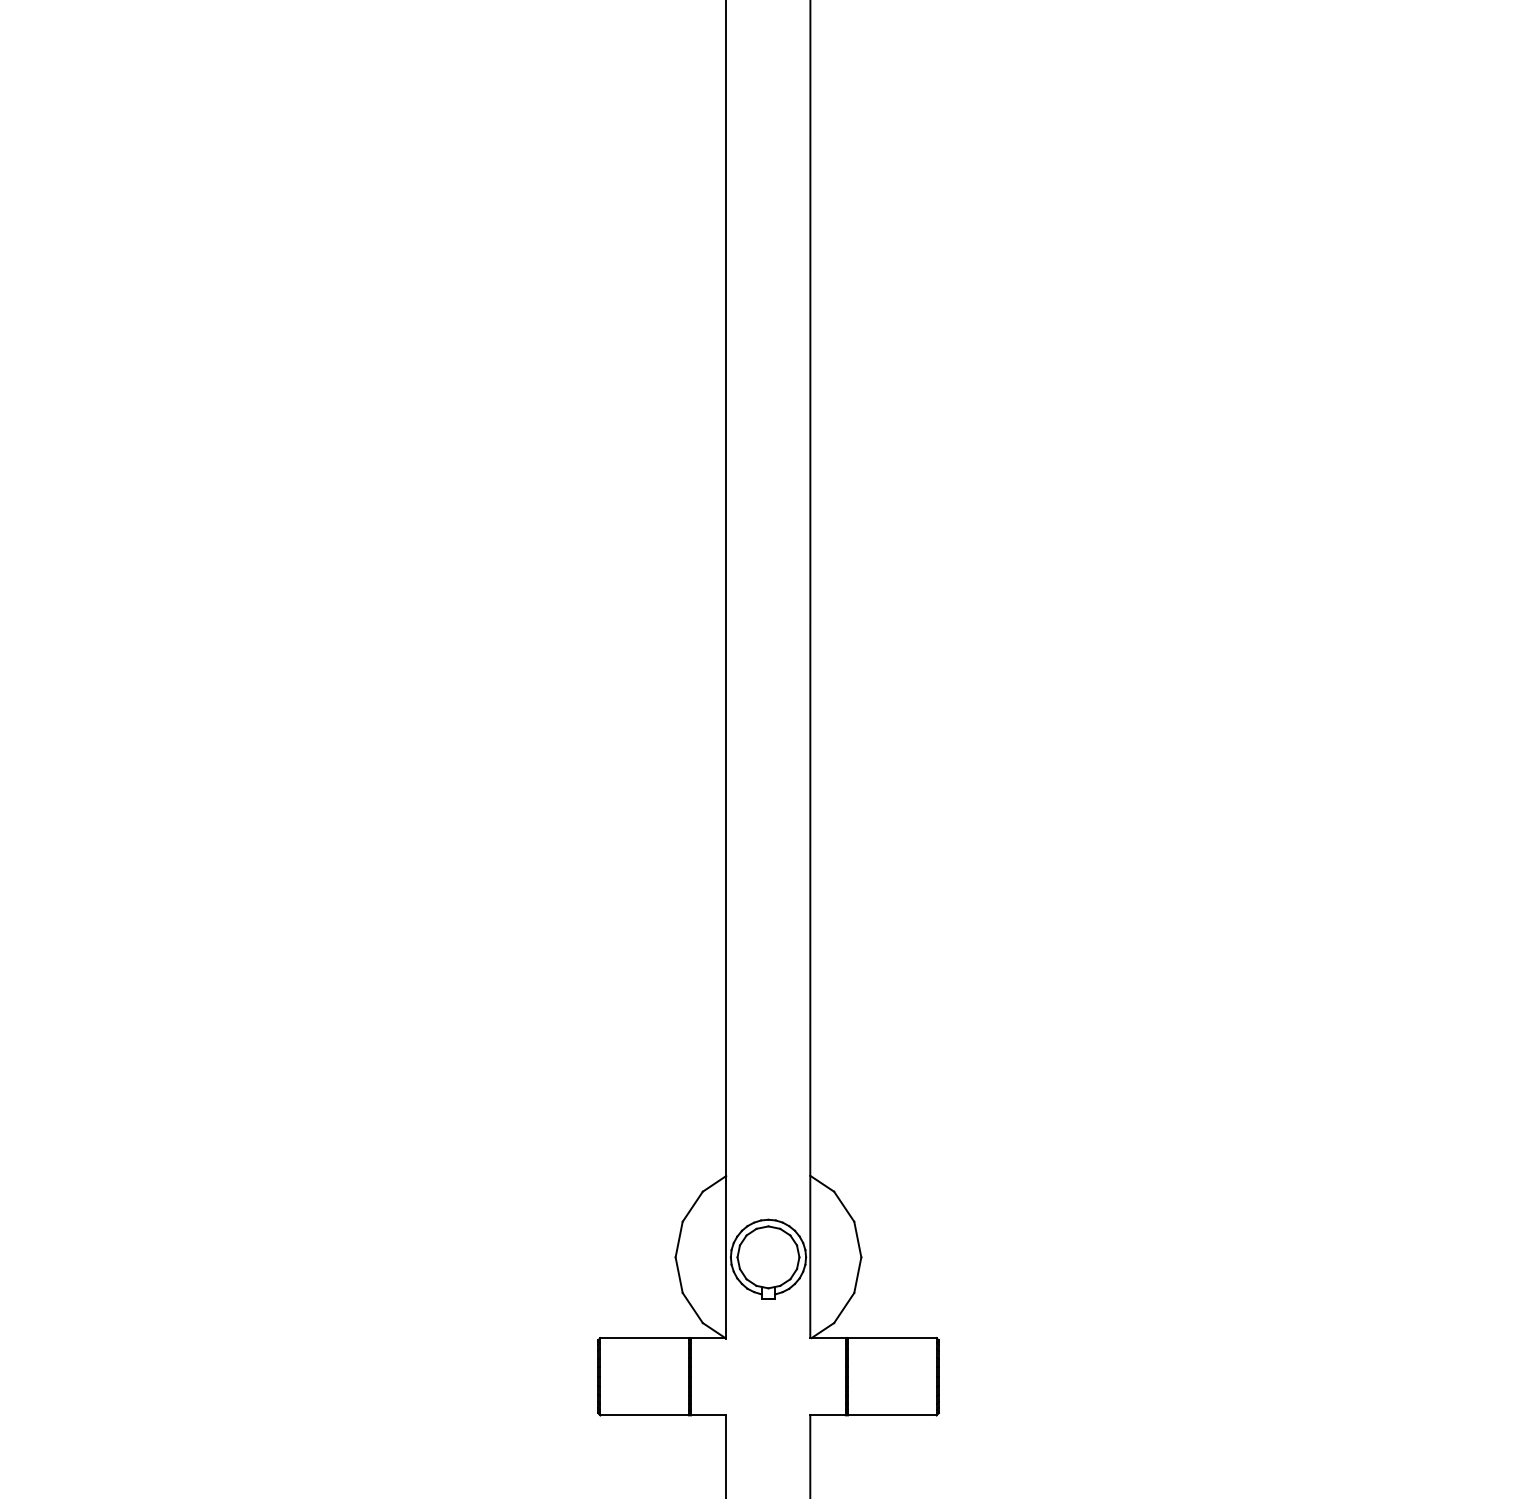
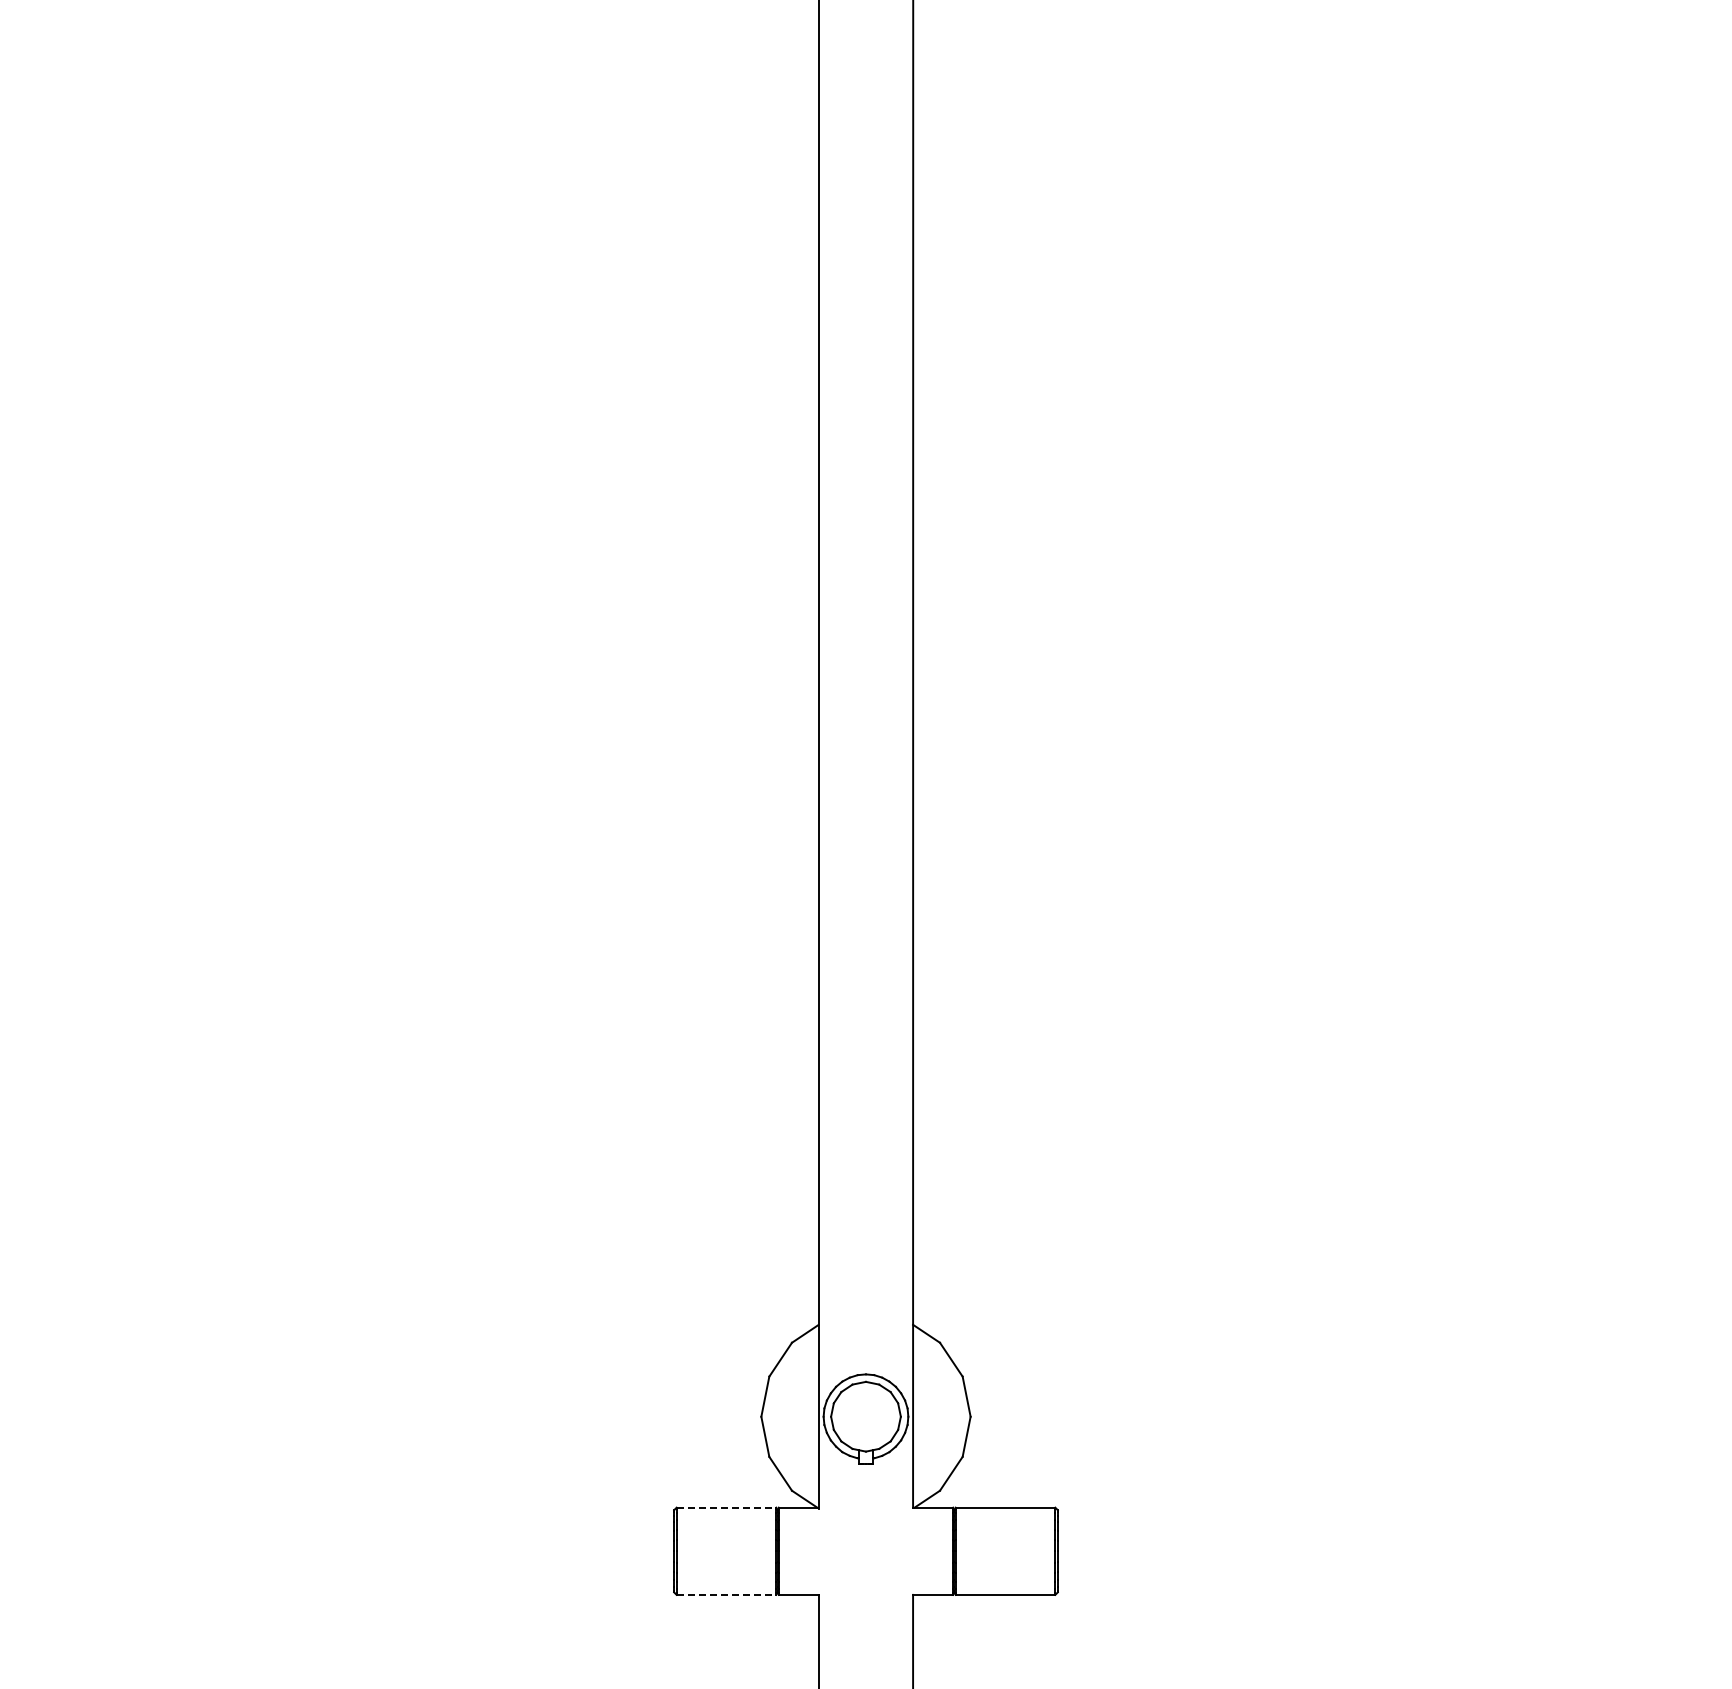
line: (644, 1337) -> (726, 1507), solid -> dashed
line: (644, 1415) -> (726, 1594), solid -> dashed

